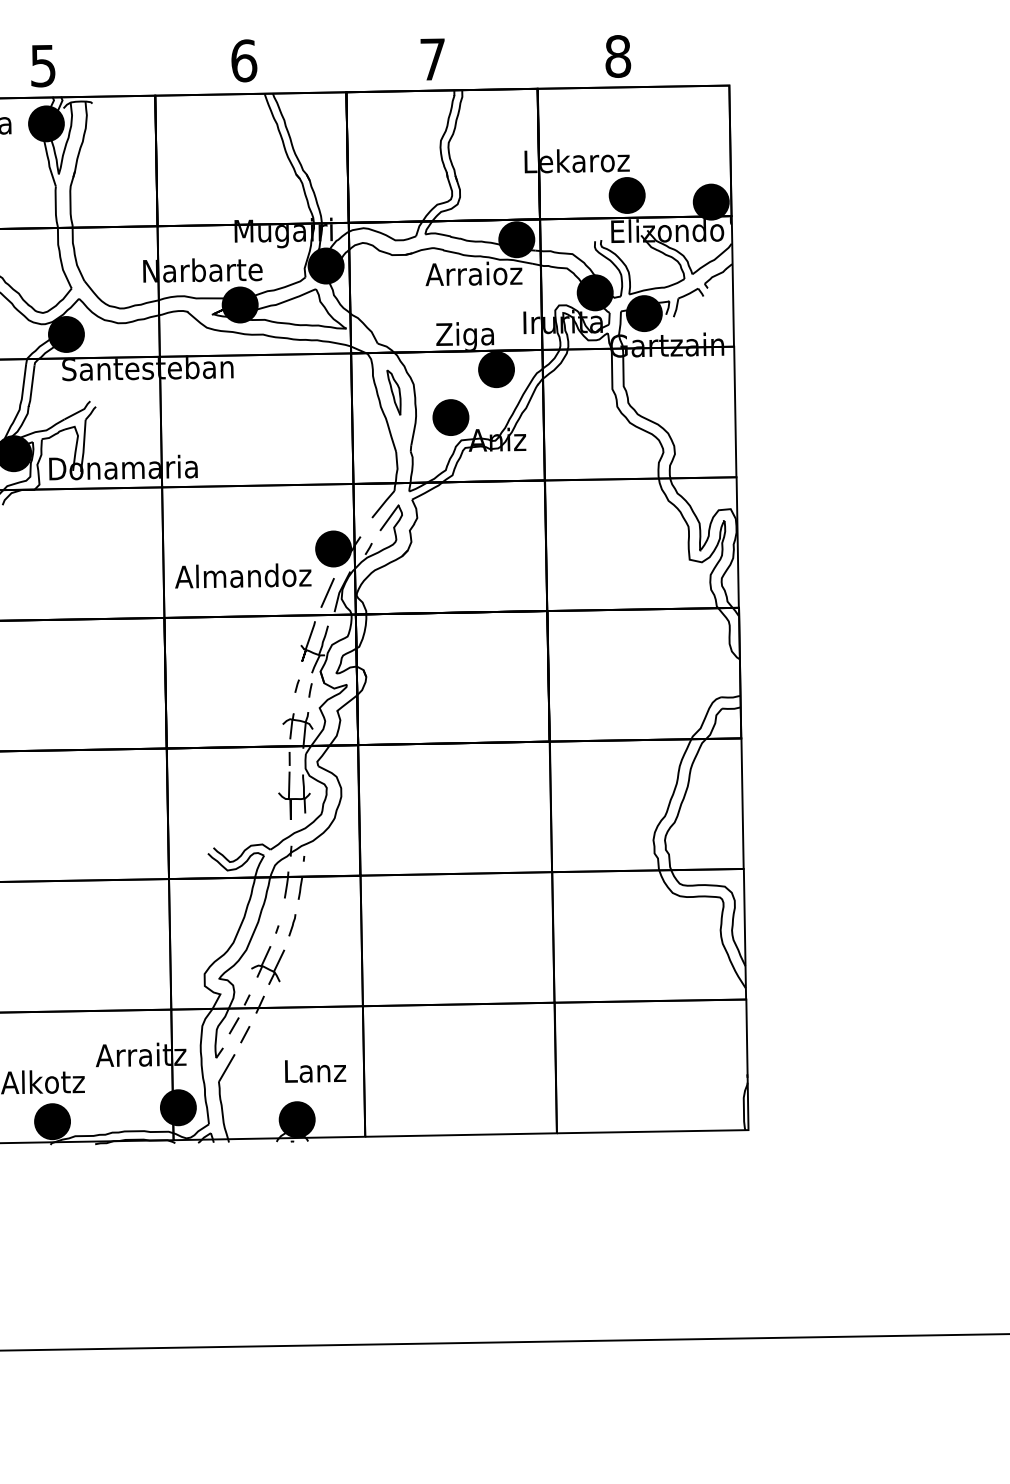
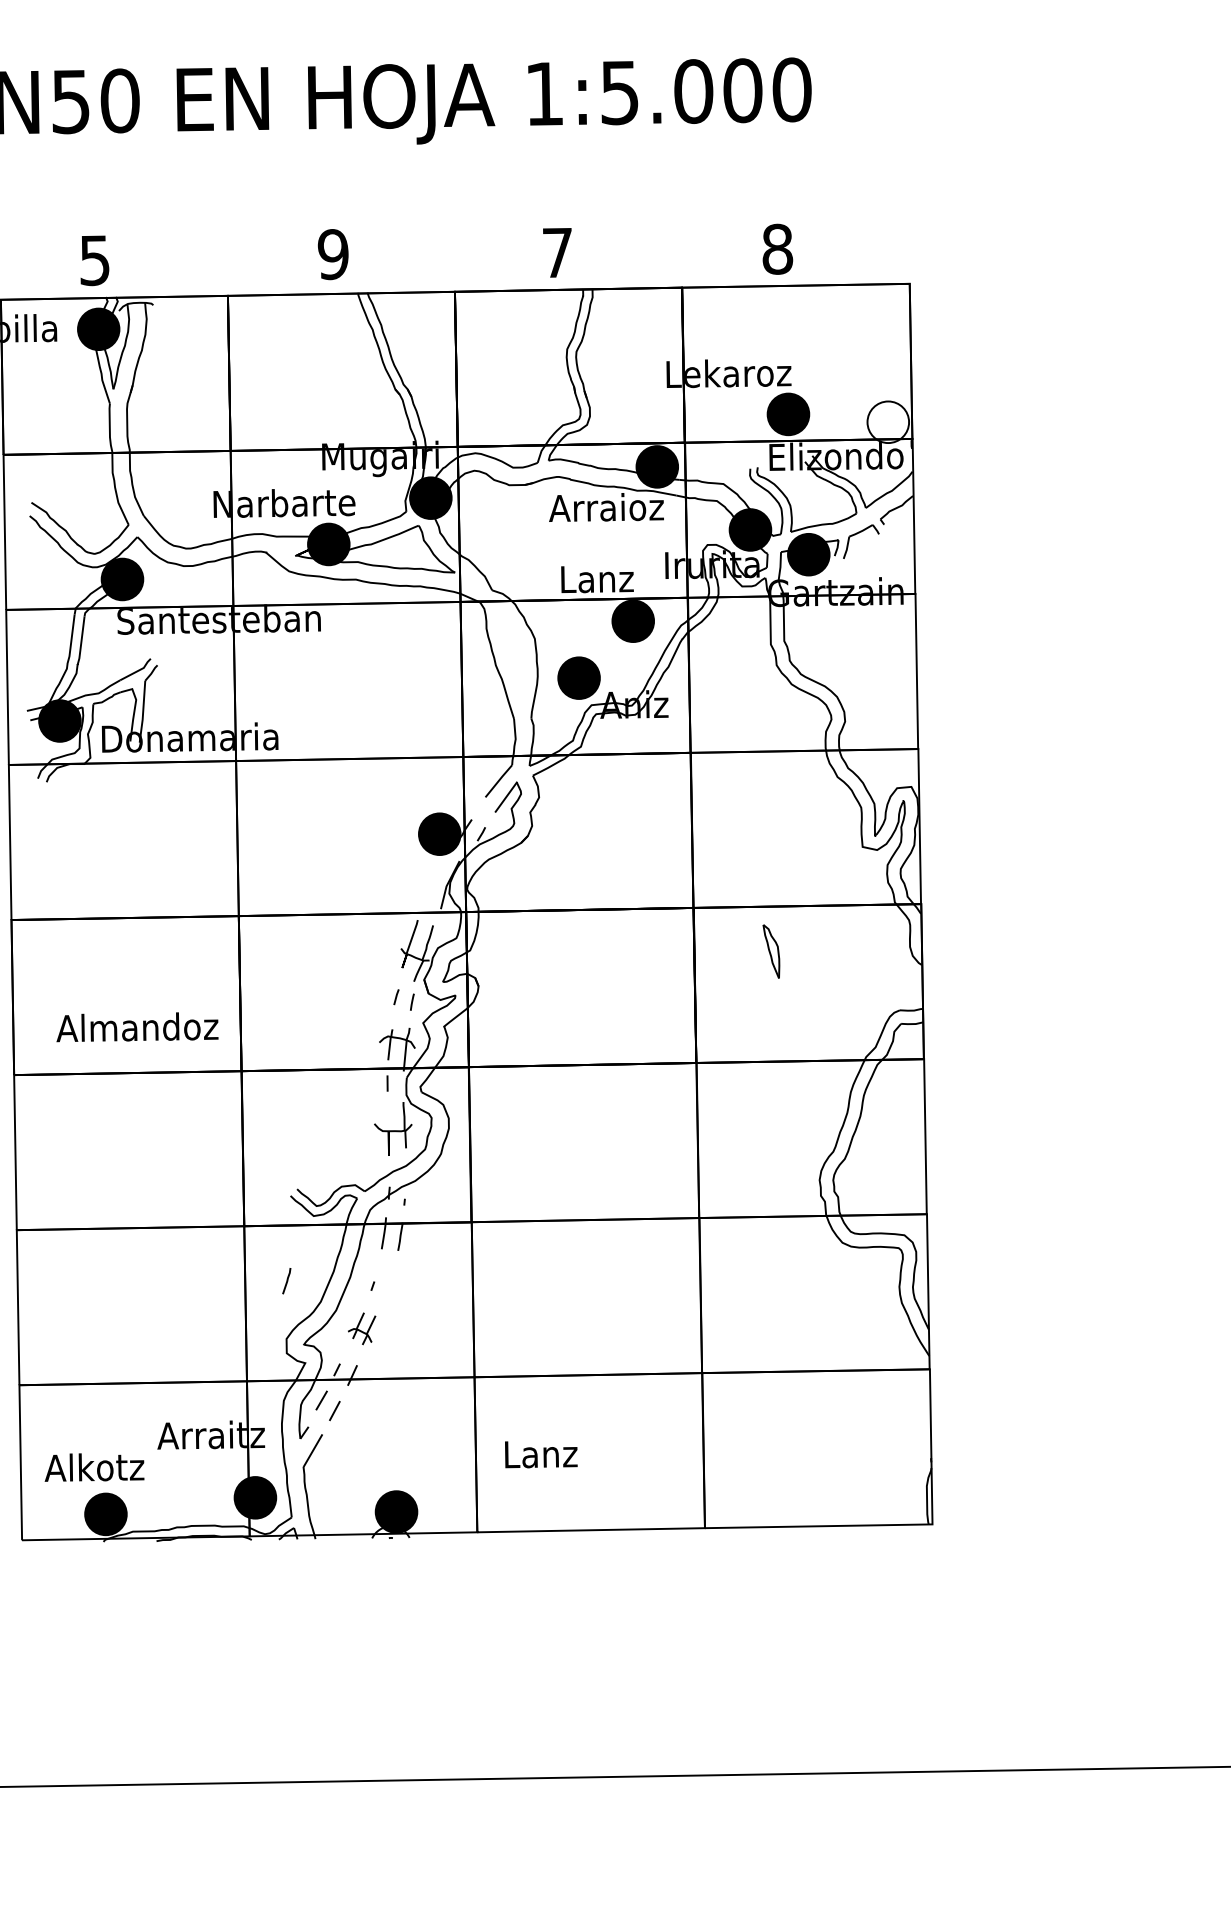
text: (244, 60) -> (333, 254), 6 -> 9
fill: (711, 202) -> (888, 422), removed
text: (466, 335) -> (597, 580), Ziga -> Lanz
part: (394, 392) -> (771, 951), moved
text: (243, 576) -> (137, 1027), moved
line: (327, 593) -> (432, 886), removed
line: (288, 785) -> (386, 1115), removed
line: (292, 925) -> (286, 1281), moved
part: (267, 965) -> (361, 1328), size x0.7
text: (315, 1071) -> (541, 1454), moved

